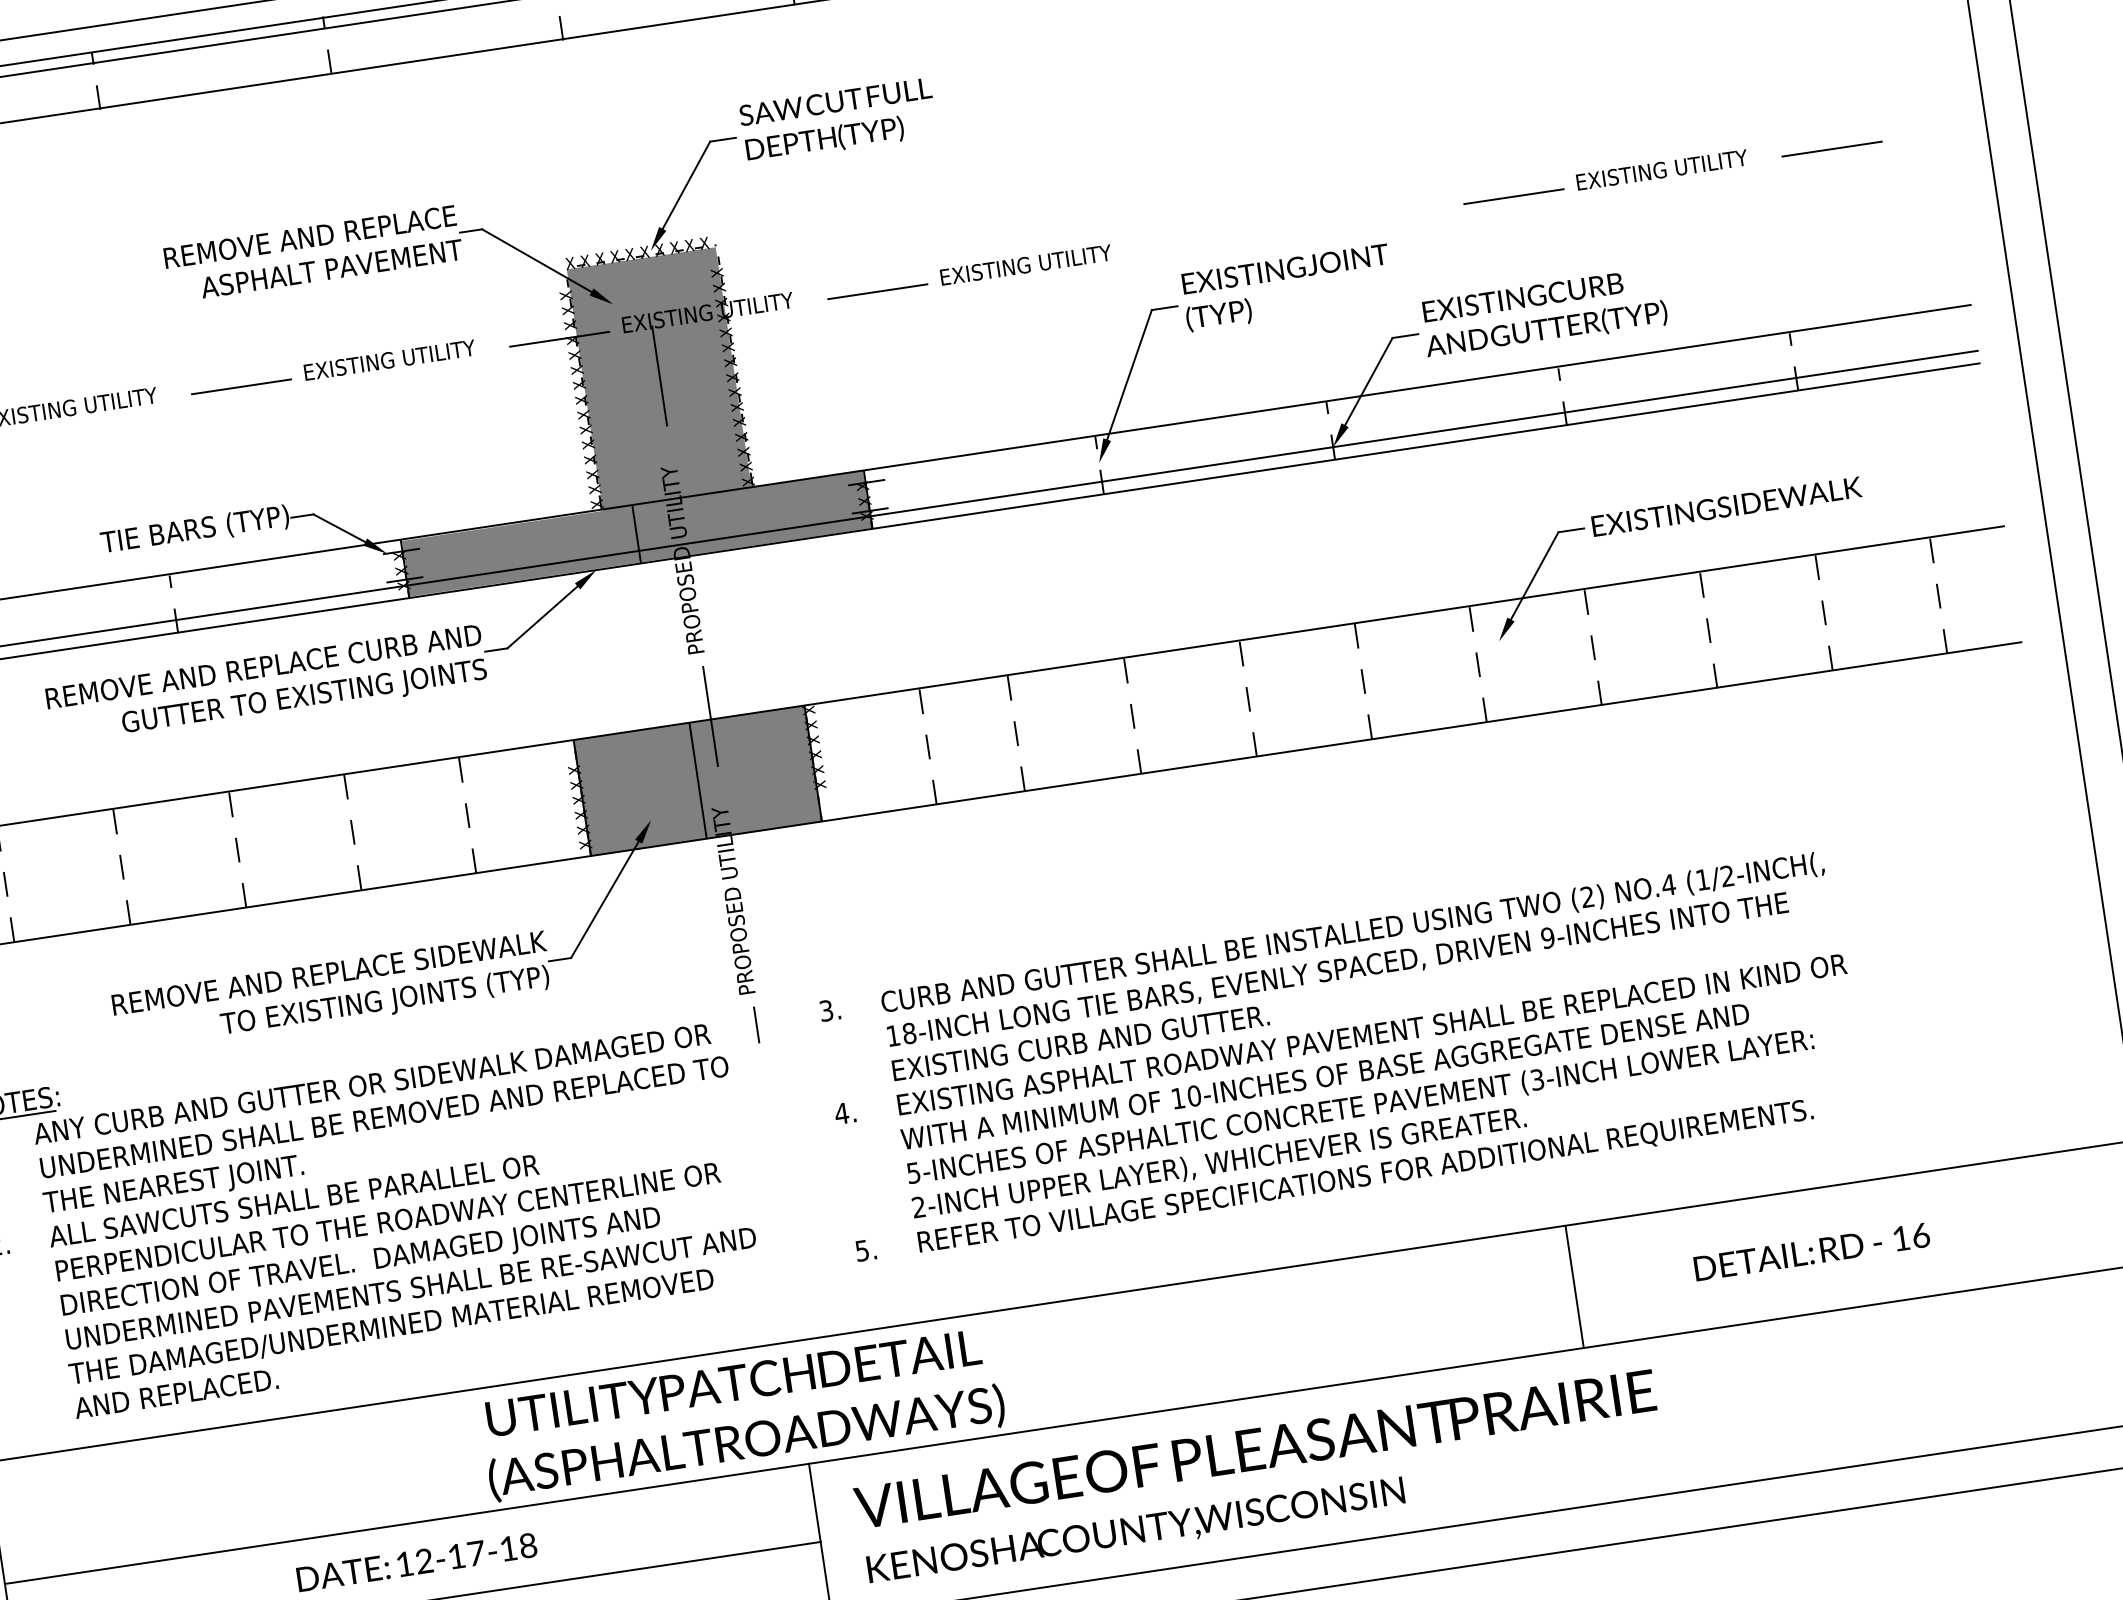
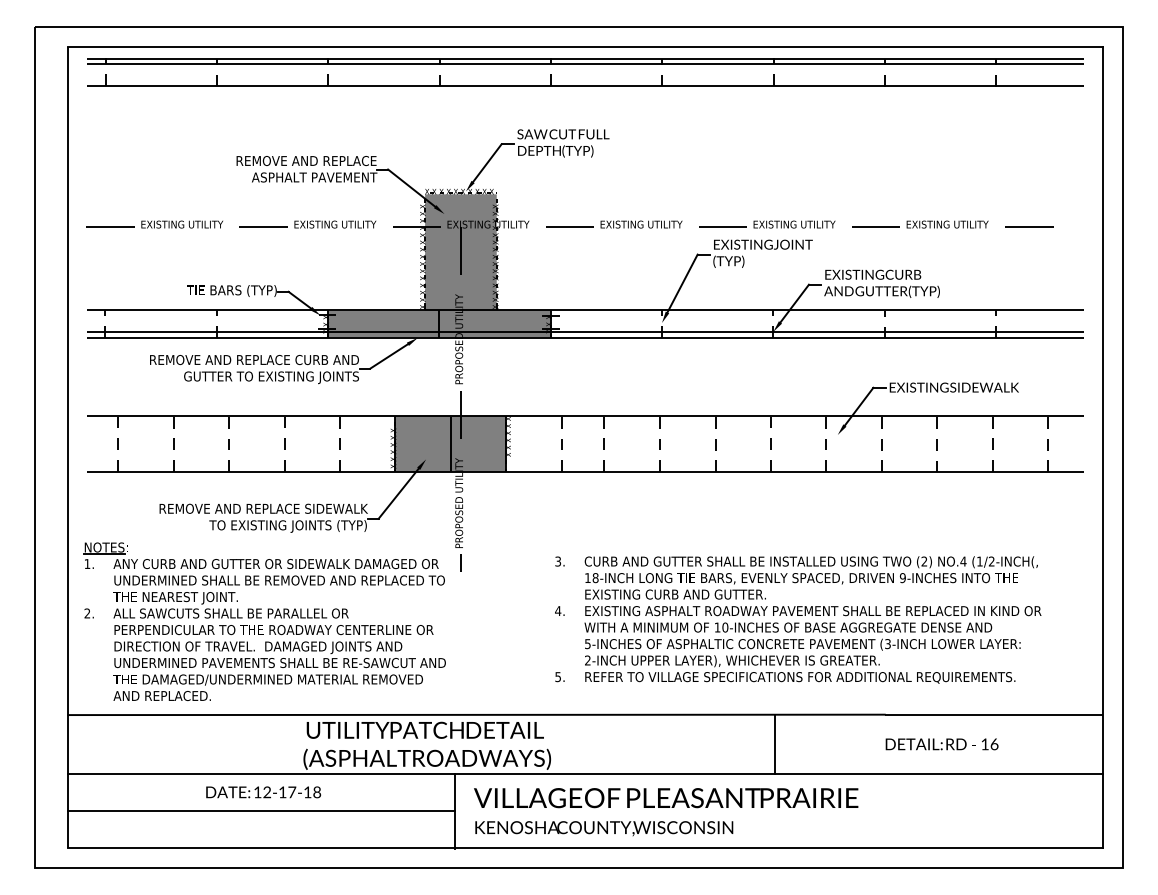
part: (1287, 225) -> (767, 224), added
text: (1343, 1056) -> (798, 619), moved
line: (1573, 1287) -> (774, 744), moved

